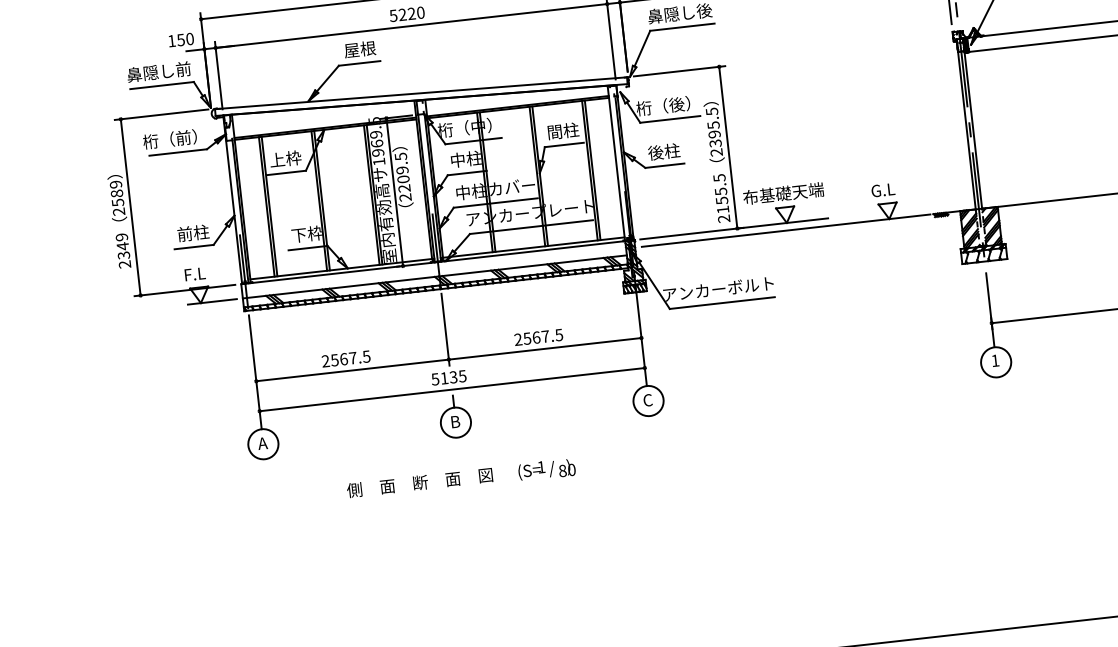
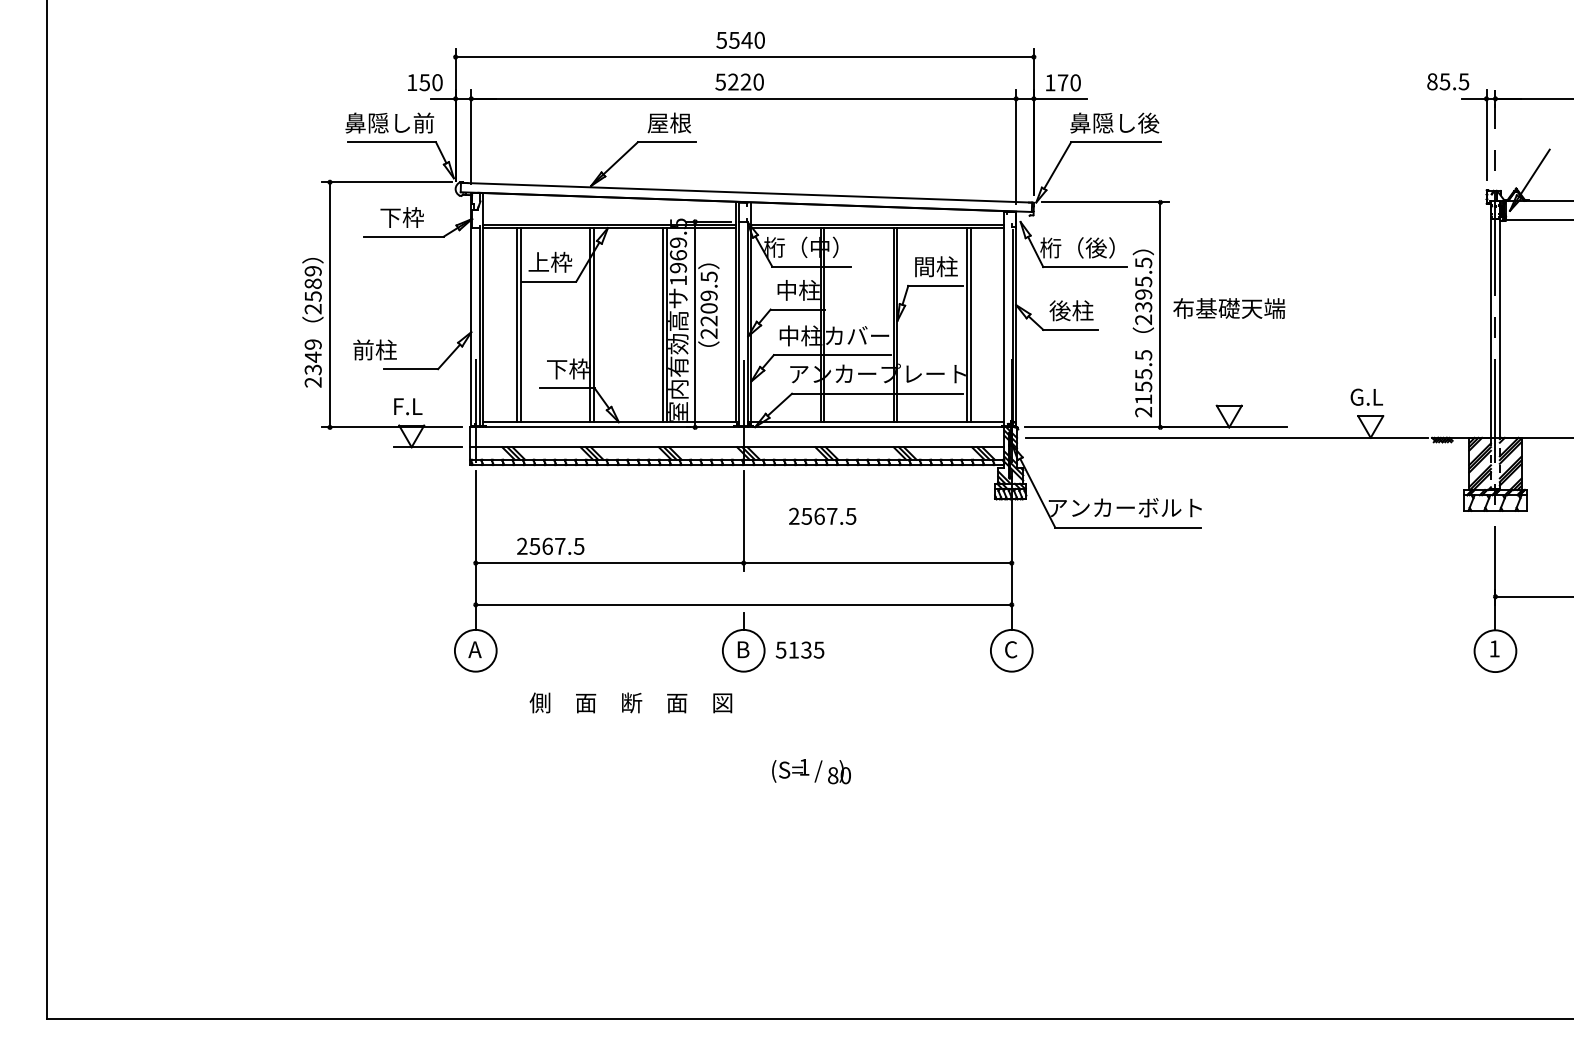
text: (170, 139) -> (394, 217), 桁（前） -> 下枠
text: (783, 193) -> (1229, 308), moved
text: (192, 232) -> (374, 349), moved
text: (538, 336) -> (822, 515), moved
text: (345, 358) -> (550, 545), moved
text: (448, 377) -> (799, 649), moved
text: (546, 469) -> (811, 771), moved
text: (419, 482) -> (630, 702), moved

